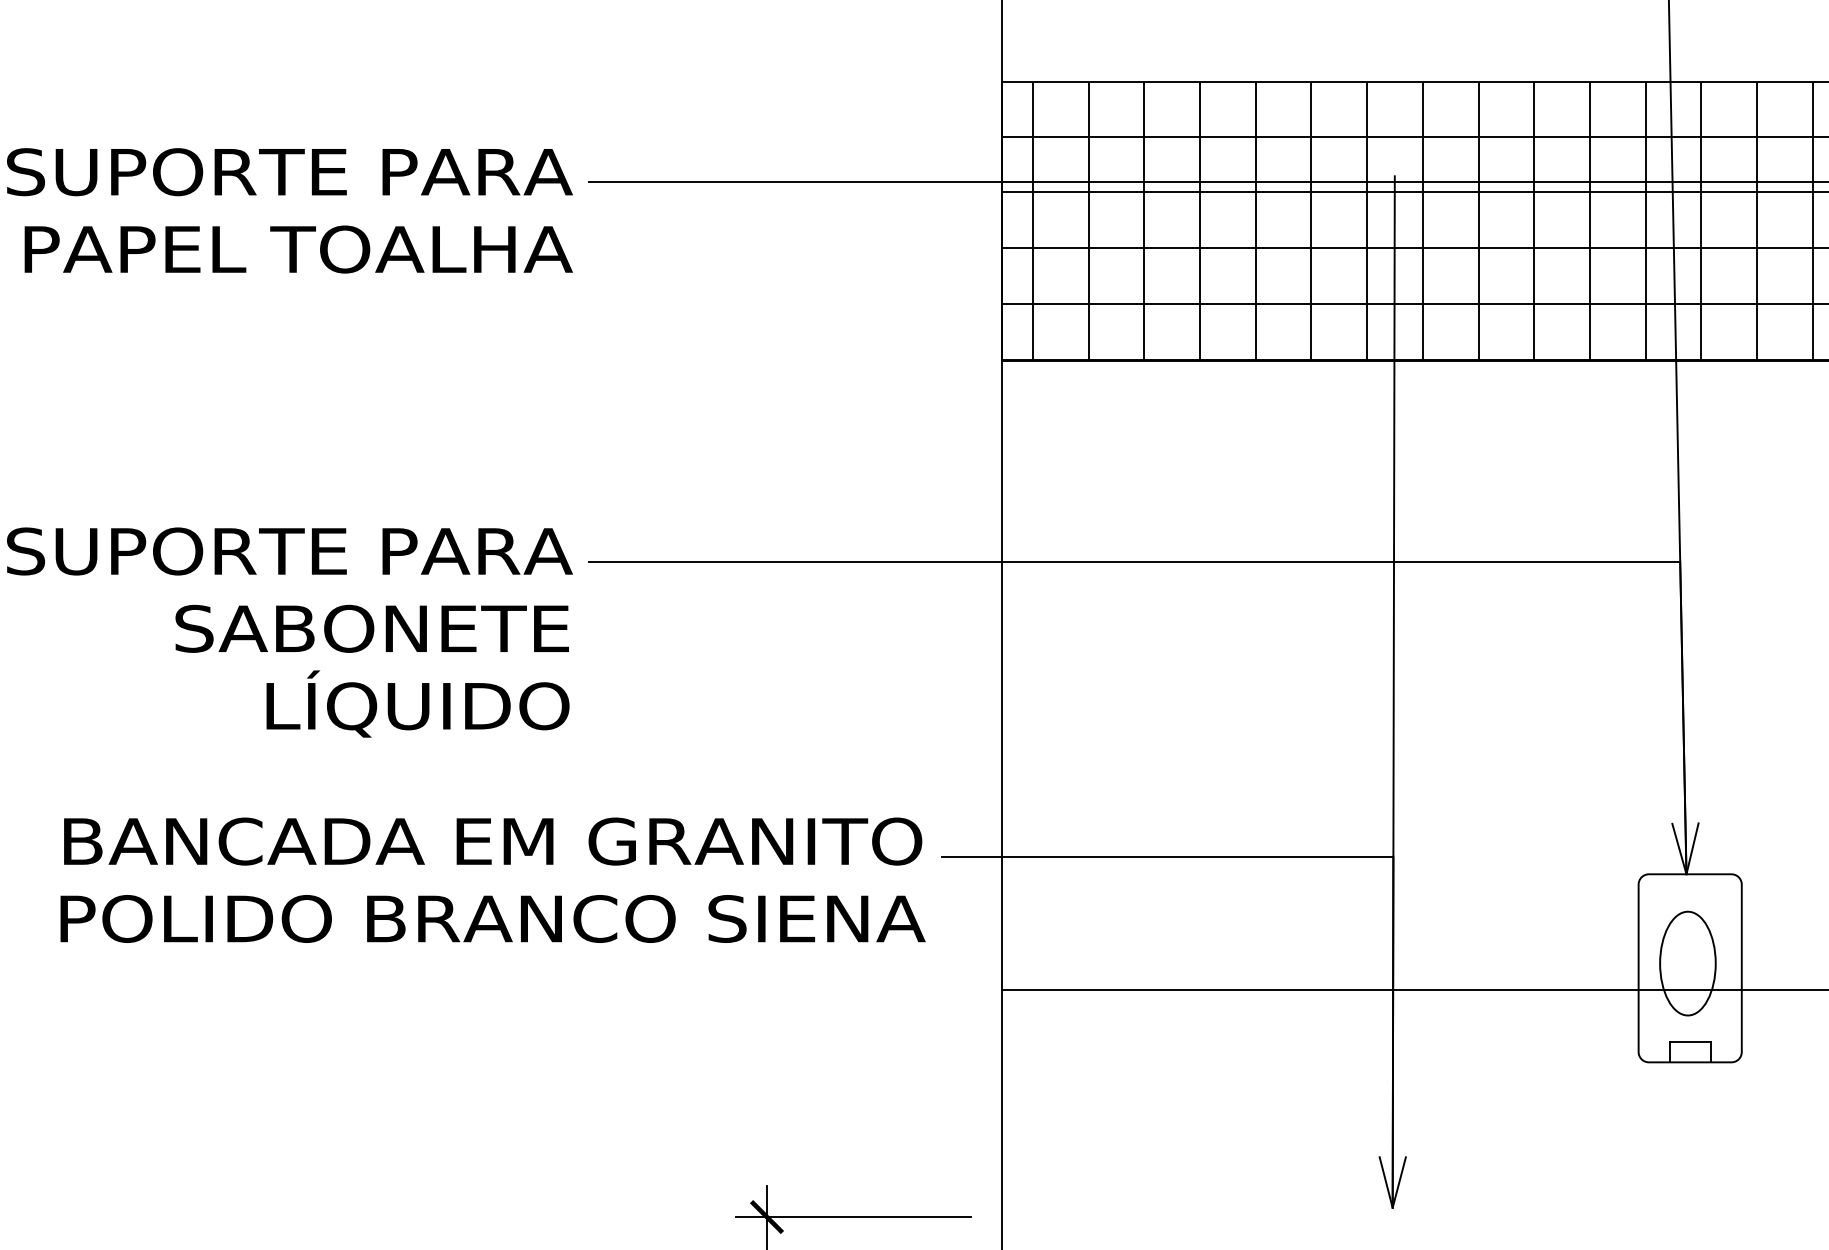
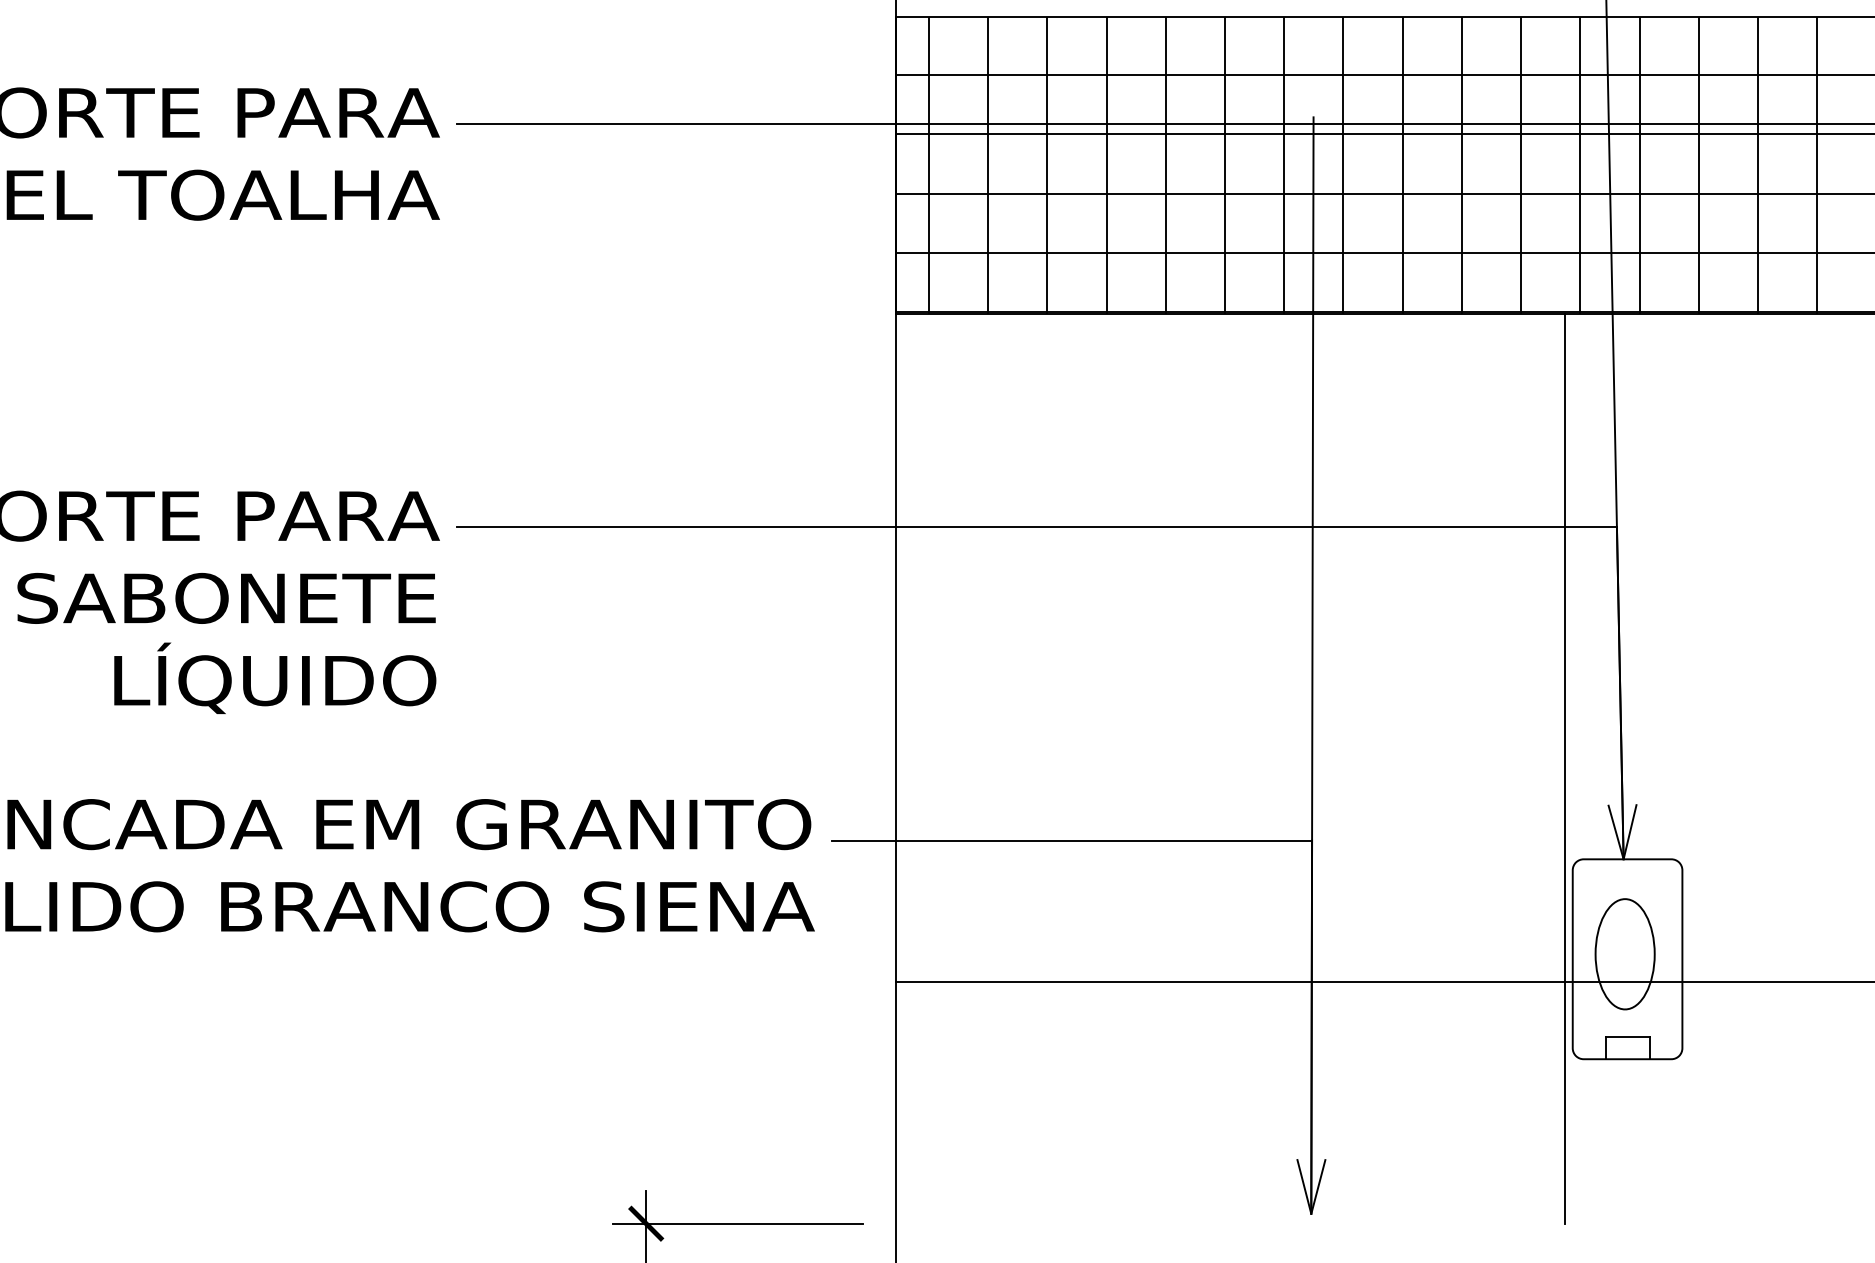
line: (1630, 788) -> (1564, 768), added

